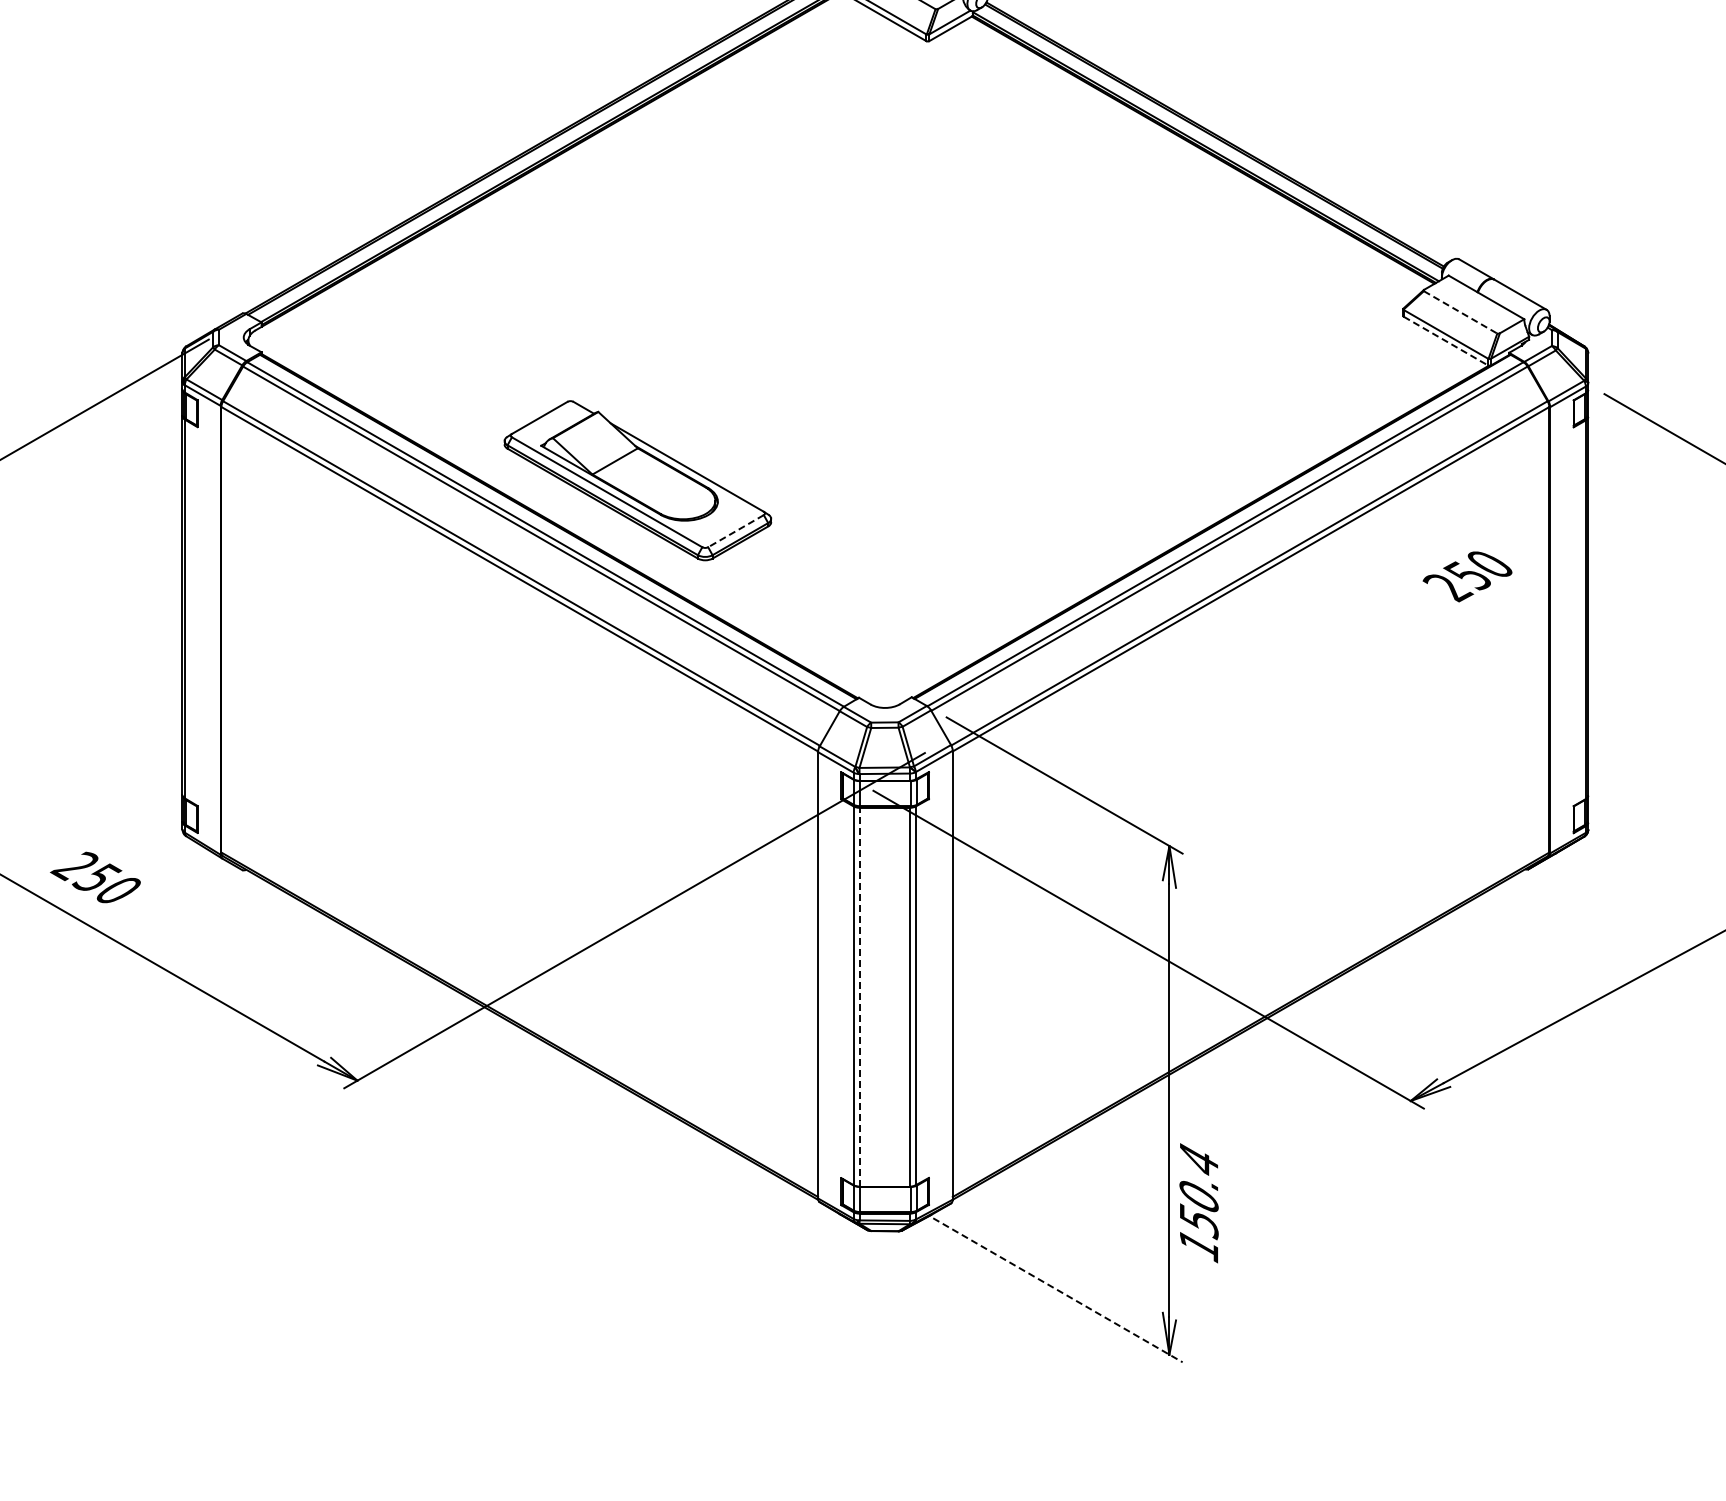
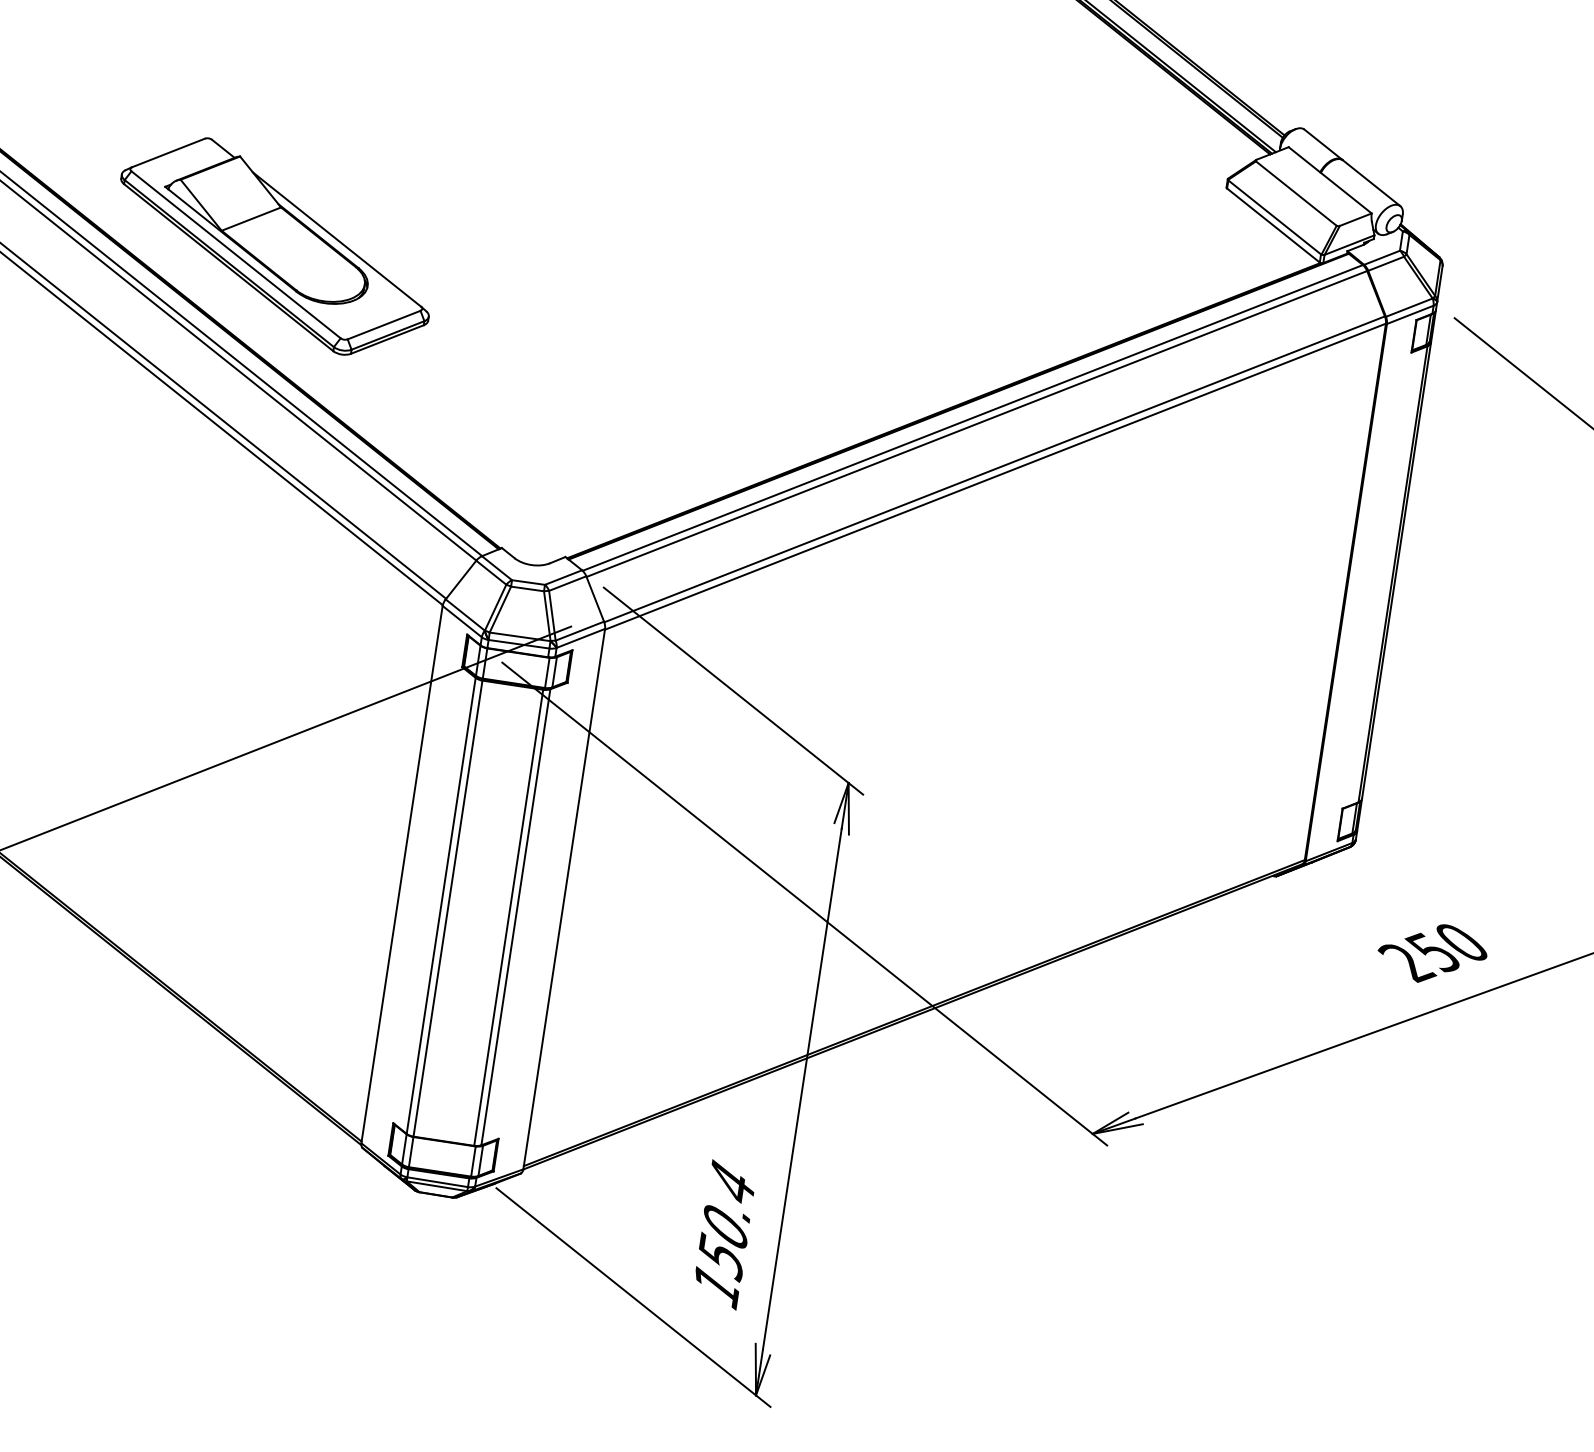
line: (1461, 312) -> (1297, 193), dashed -> solid
line: (1445, 341) -> (1272, 225), dashed -> solid
line: (735, 531) -> (383, 325), dashed -> solid
text: (1467, 576) -> (1432, 953), moved
line: (859, 996) -> (448, 907), dashed -> solid
text: (1198, 1203) -> (723, 1235), moved
line: (1057, 1290) -> (632, 1297), dashed -> solid

